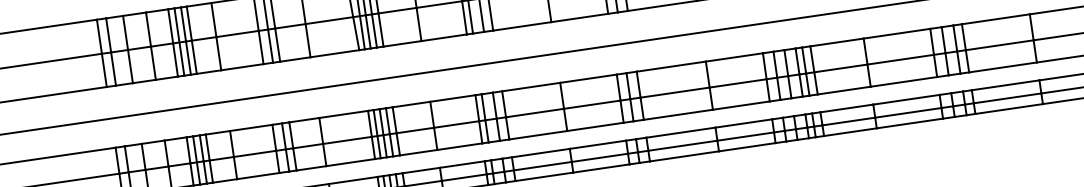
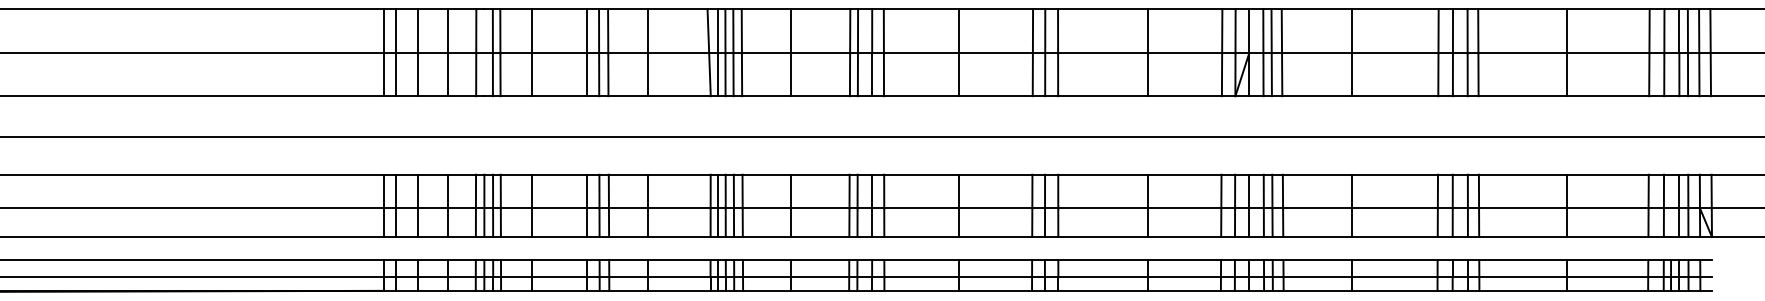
line: (179, 41) -> (484, 52), removed

